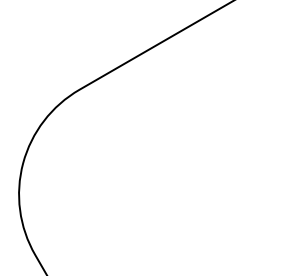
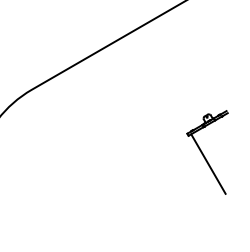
part: (263, 155) -> (207, 152), added

